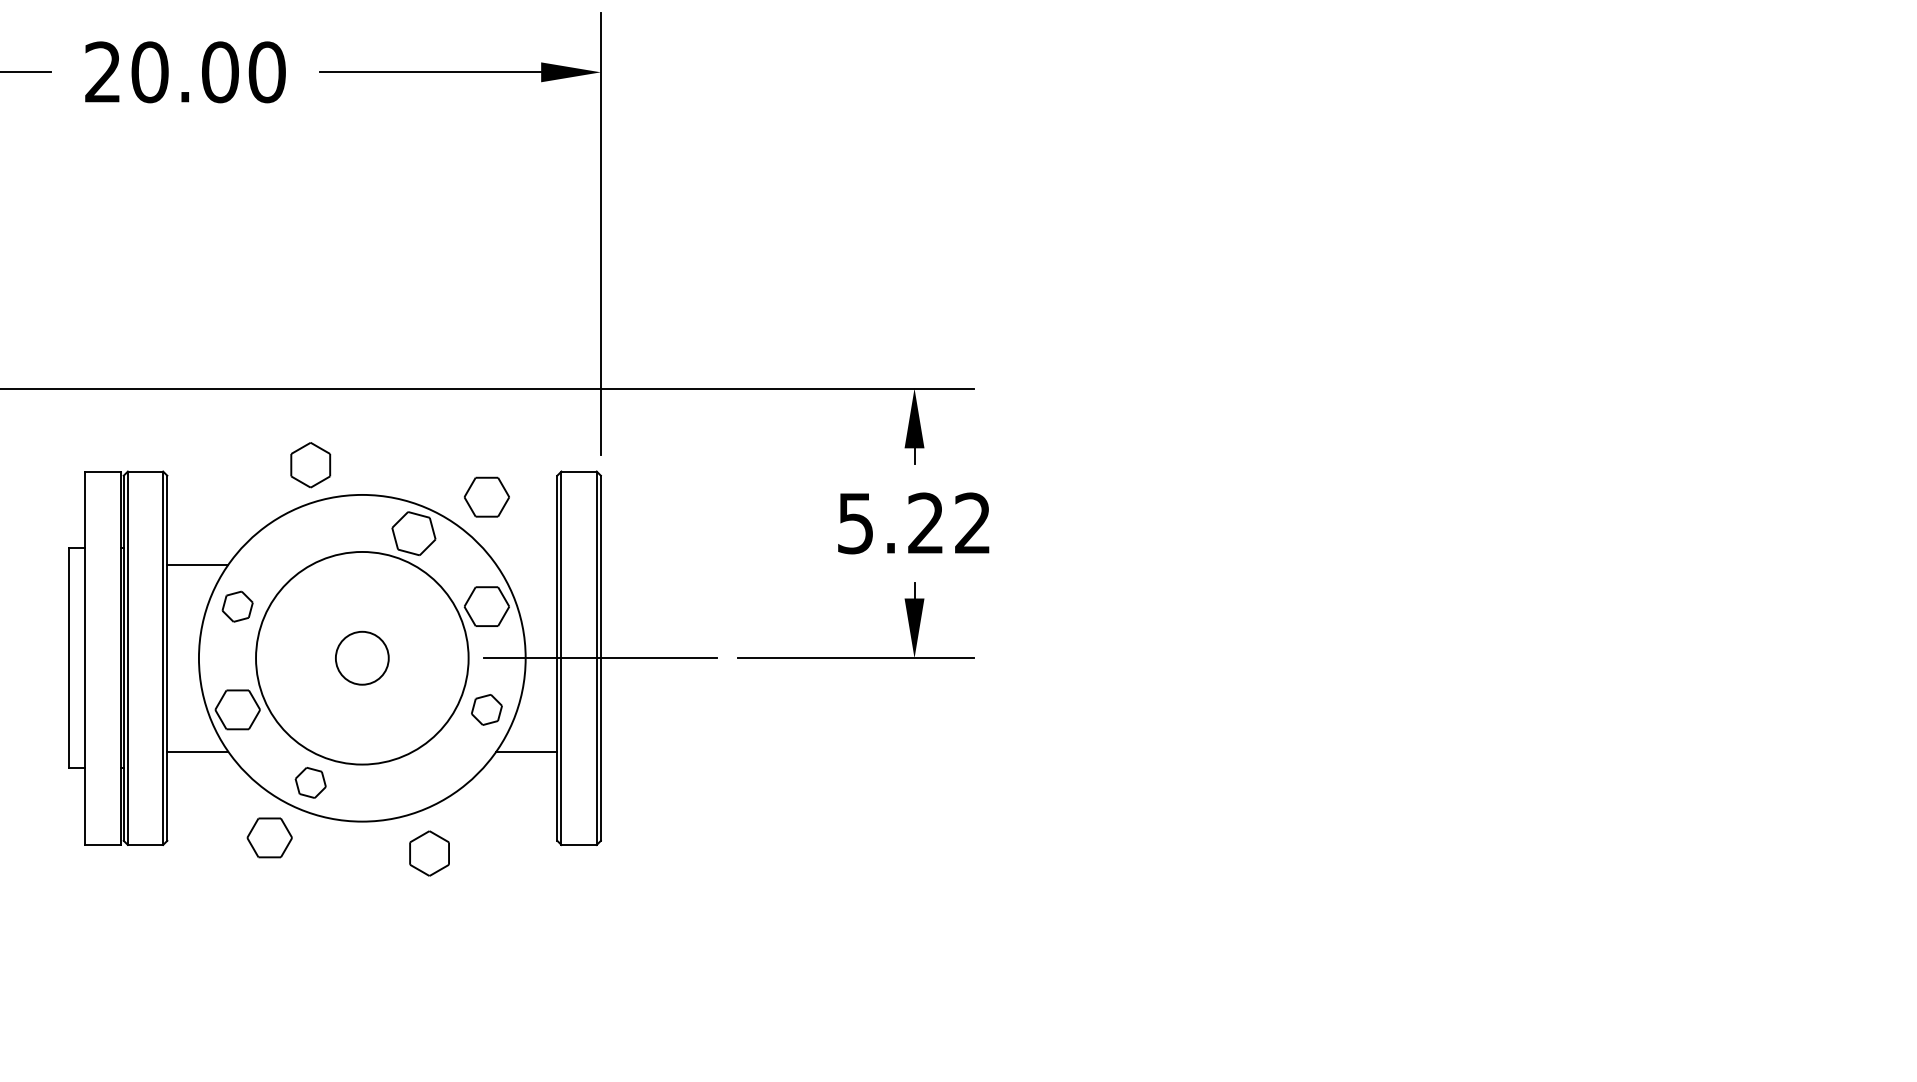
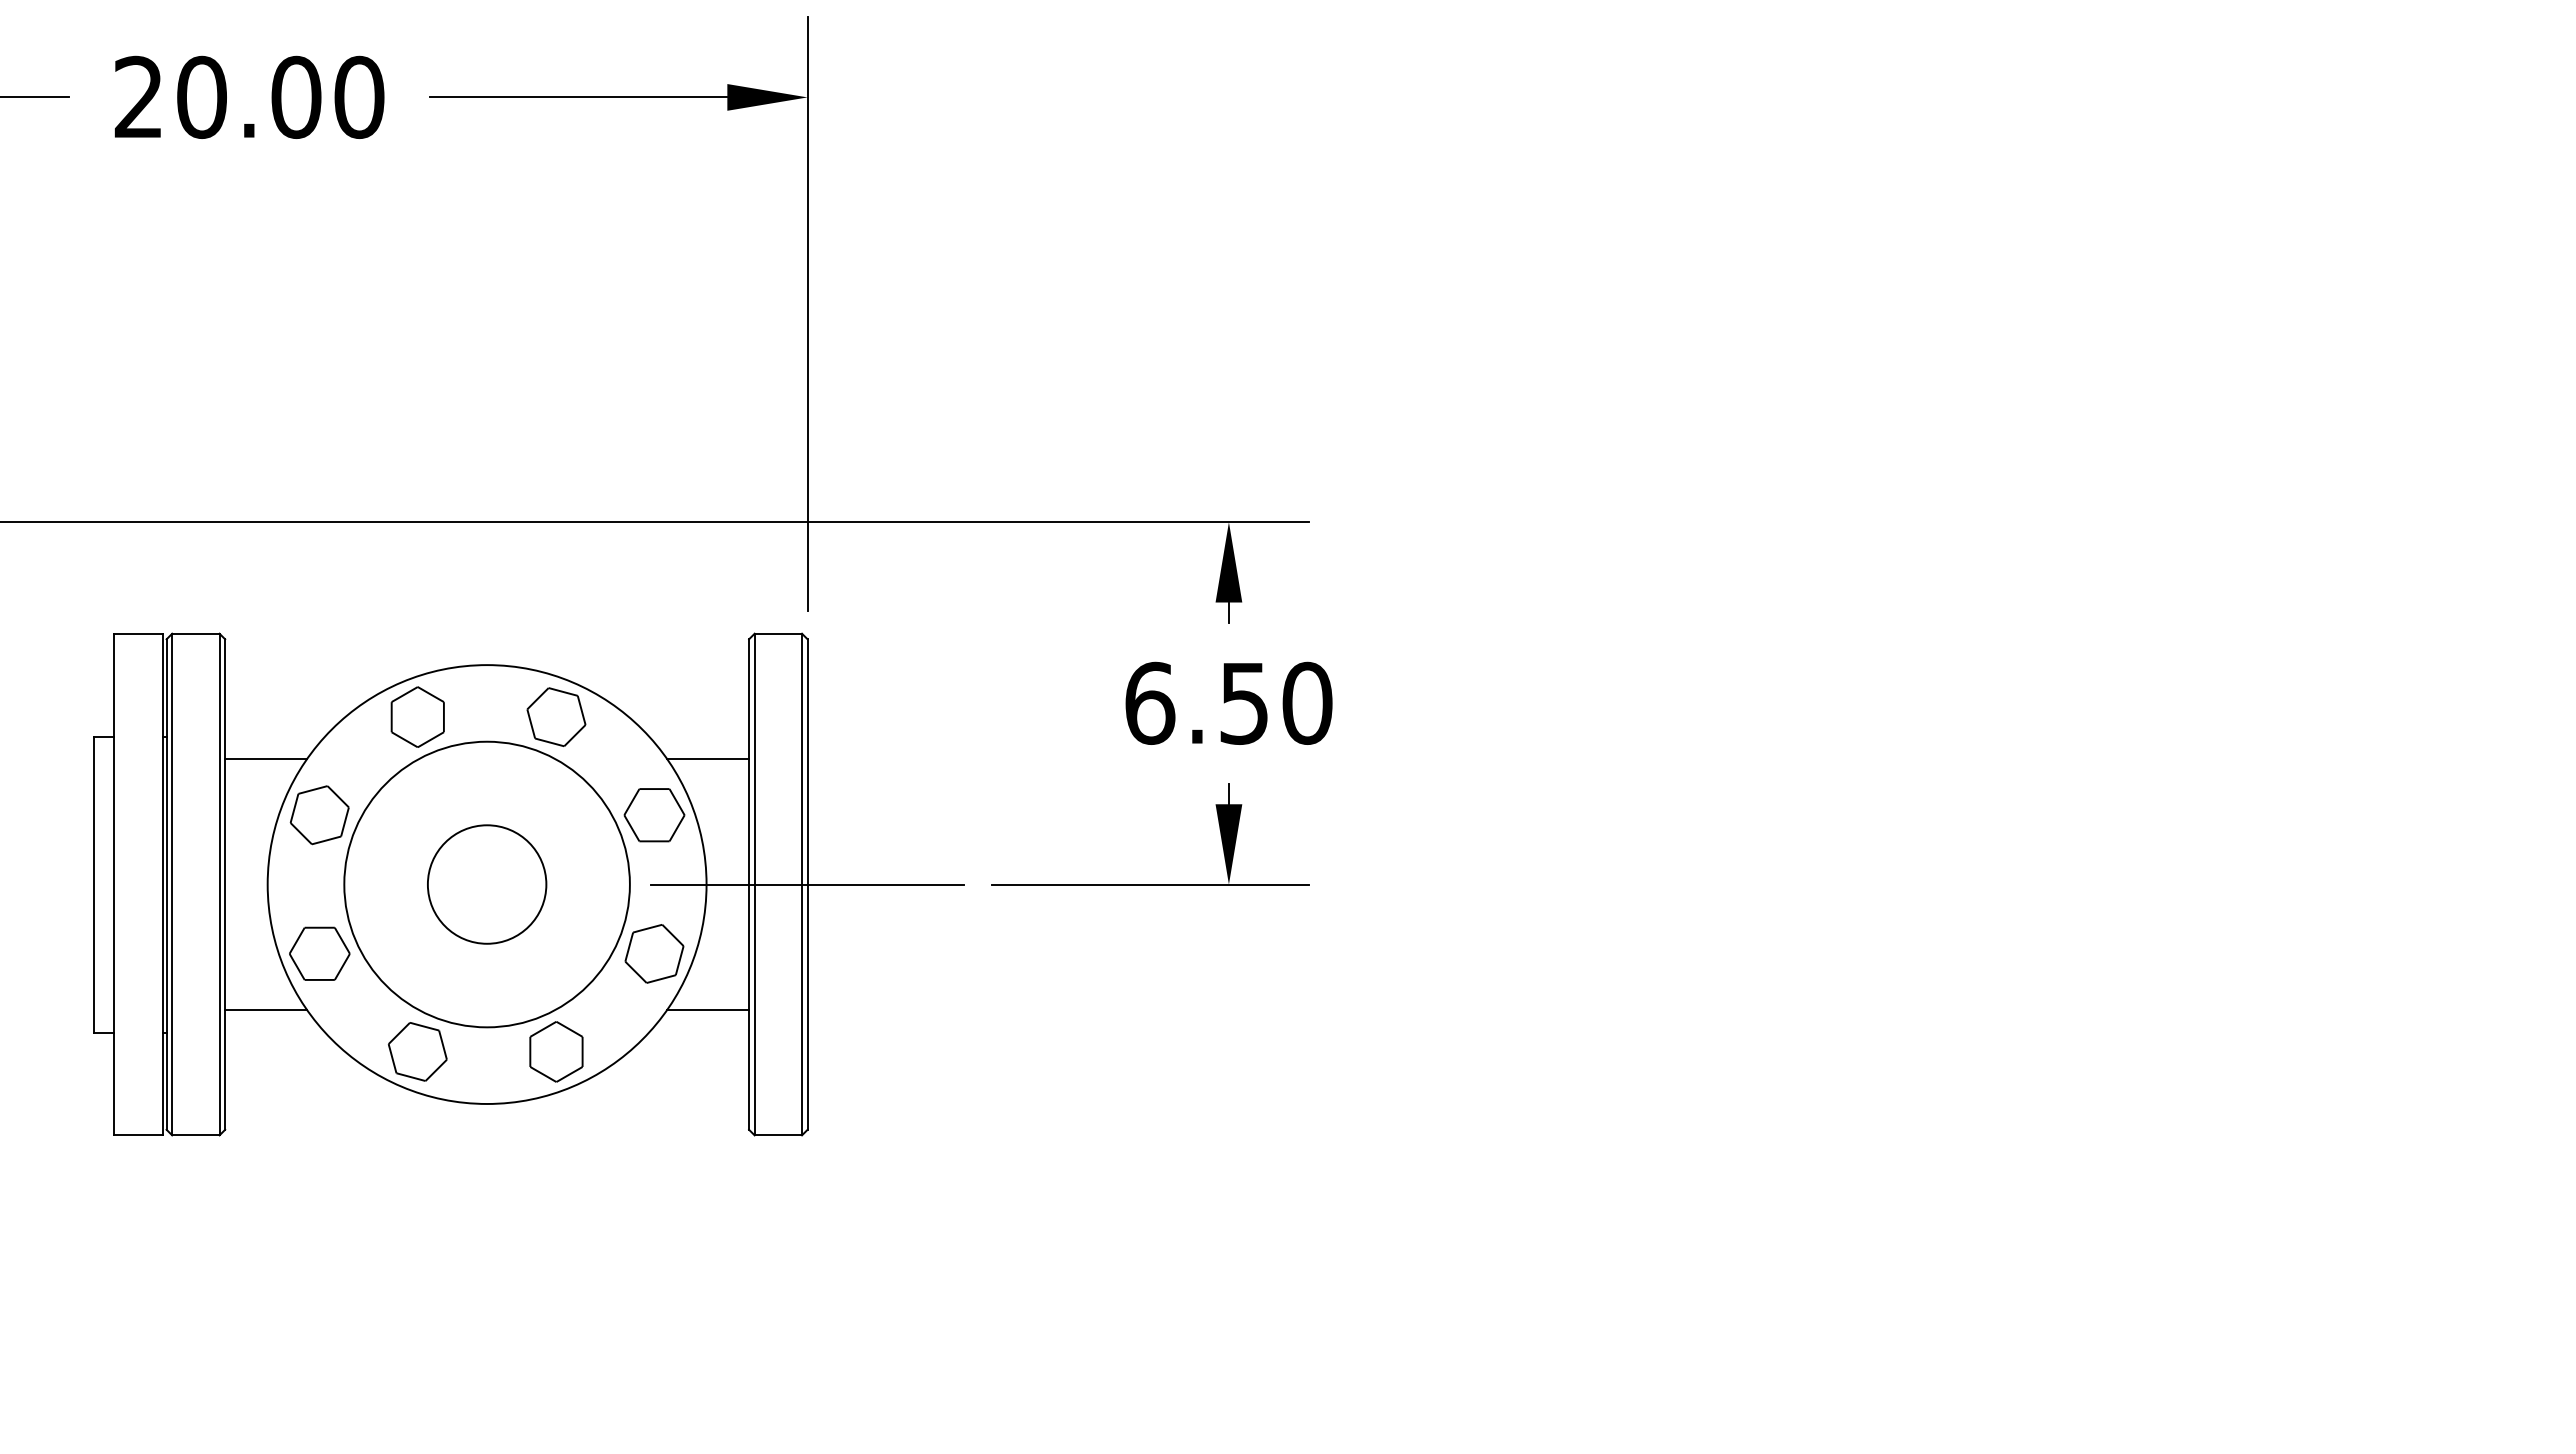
part: (310, 464) -> (417, 716), moved
part: (486, 497) -> (654, 668), removed
text: (914, 522) -> (1228, 702), 5.22 -> 6.50
line: (527, 565) -> (708, 759), added
part: (237, 606) -> (319, 815), size x1.43
circle: (361, 658) -> (486, 884), size x1.67
part: (486, 709) -> (654, 953), size x1.43
part: (310, 782) -> (417, 1051), size x1.43
part: (269, 837) -> (362, 1125), removed
part: (429, 853) -> (556, 1051), moved

